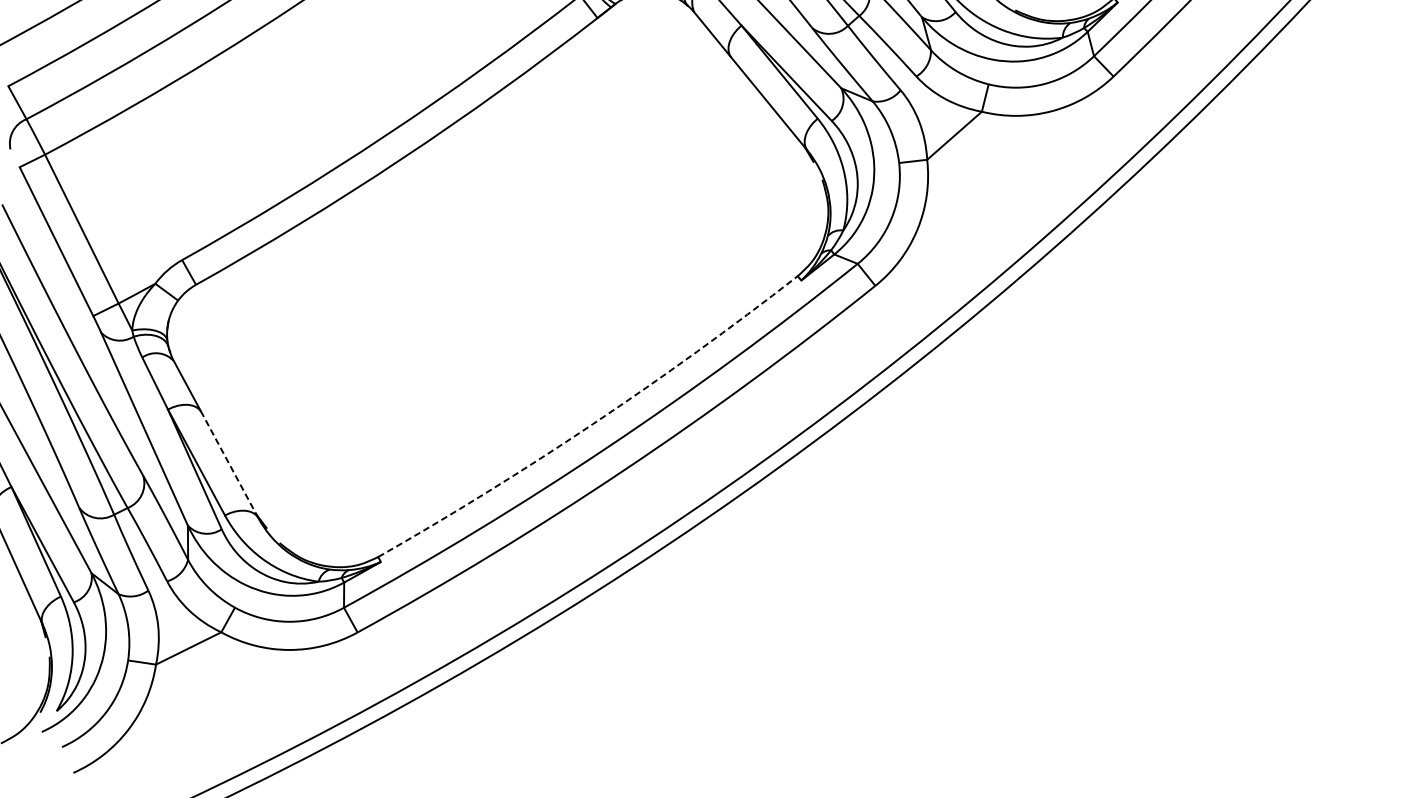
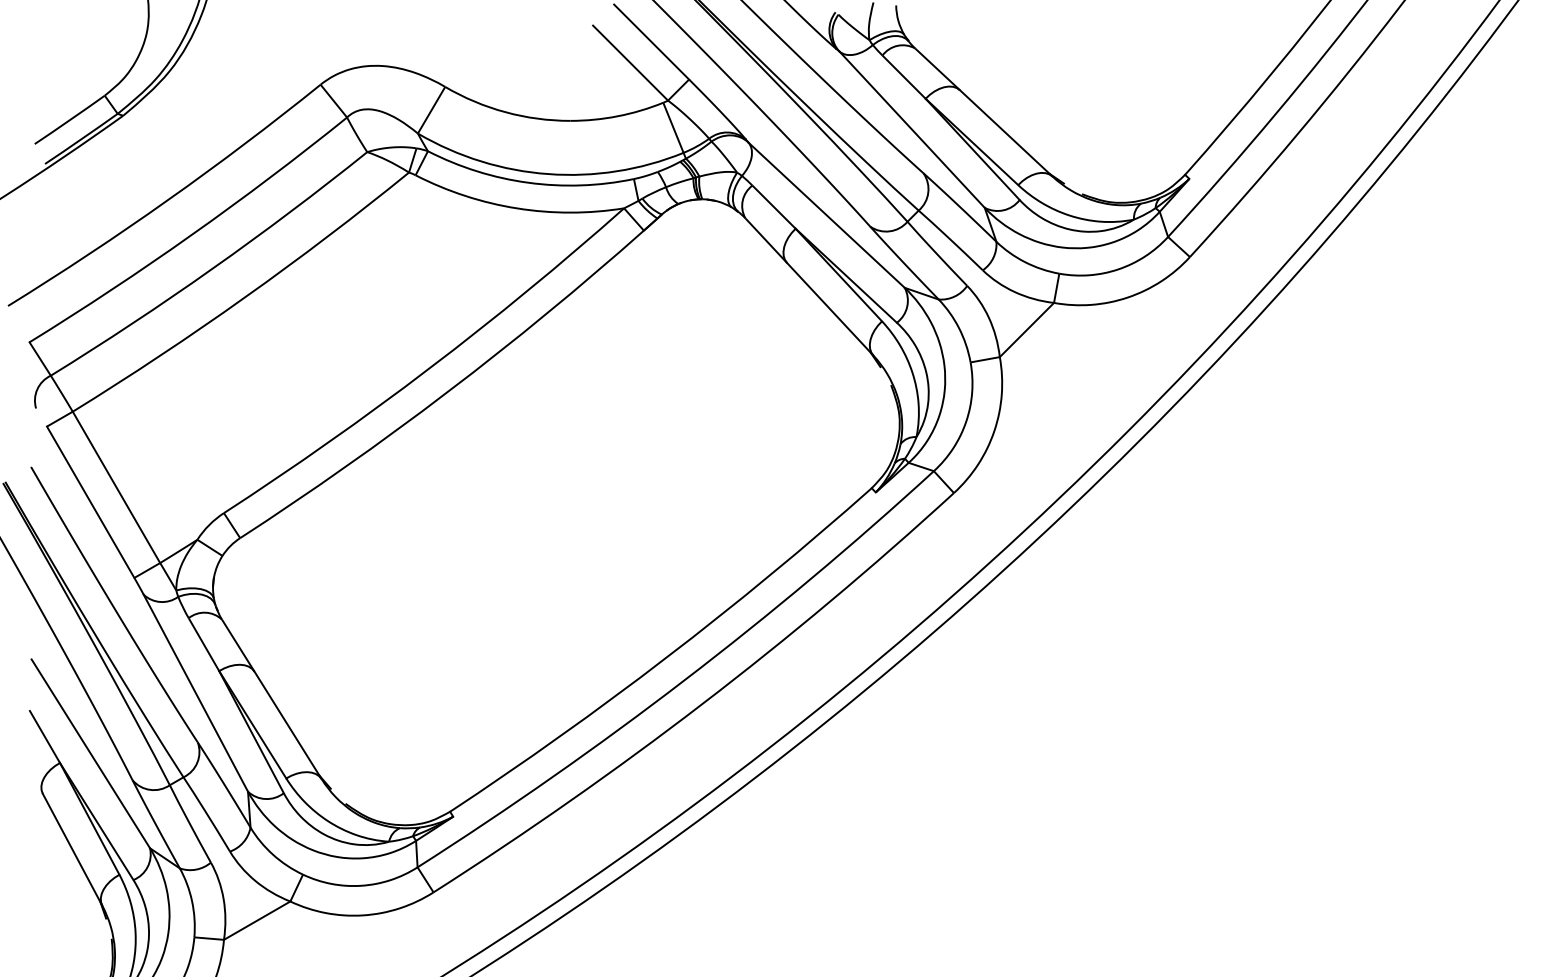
arc: (592, 424) -> (666, 657), dashed -> solid
line: (229, 464) -> (287, 724), dashed -> solid

